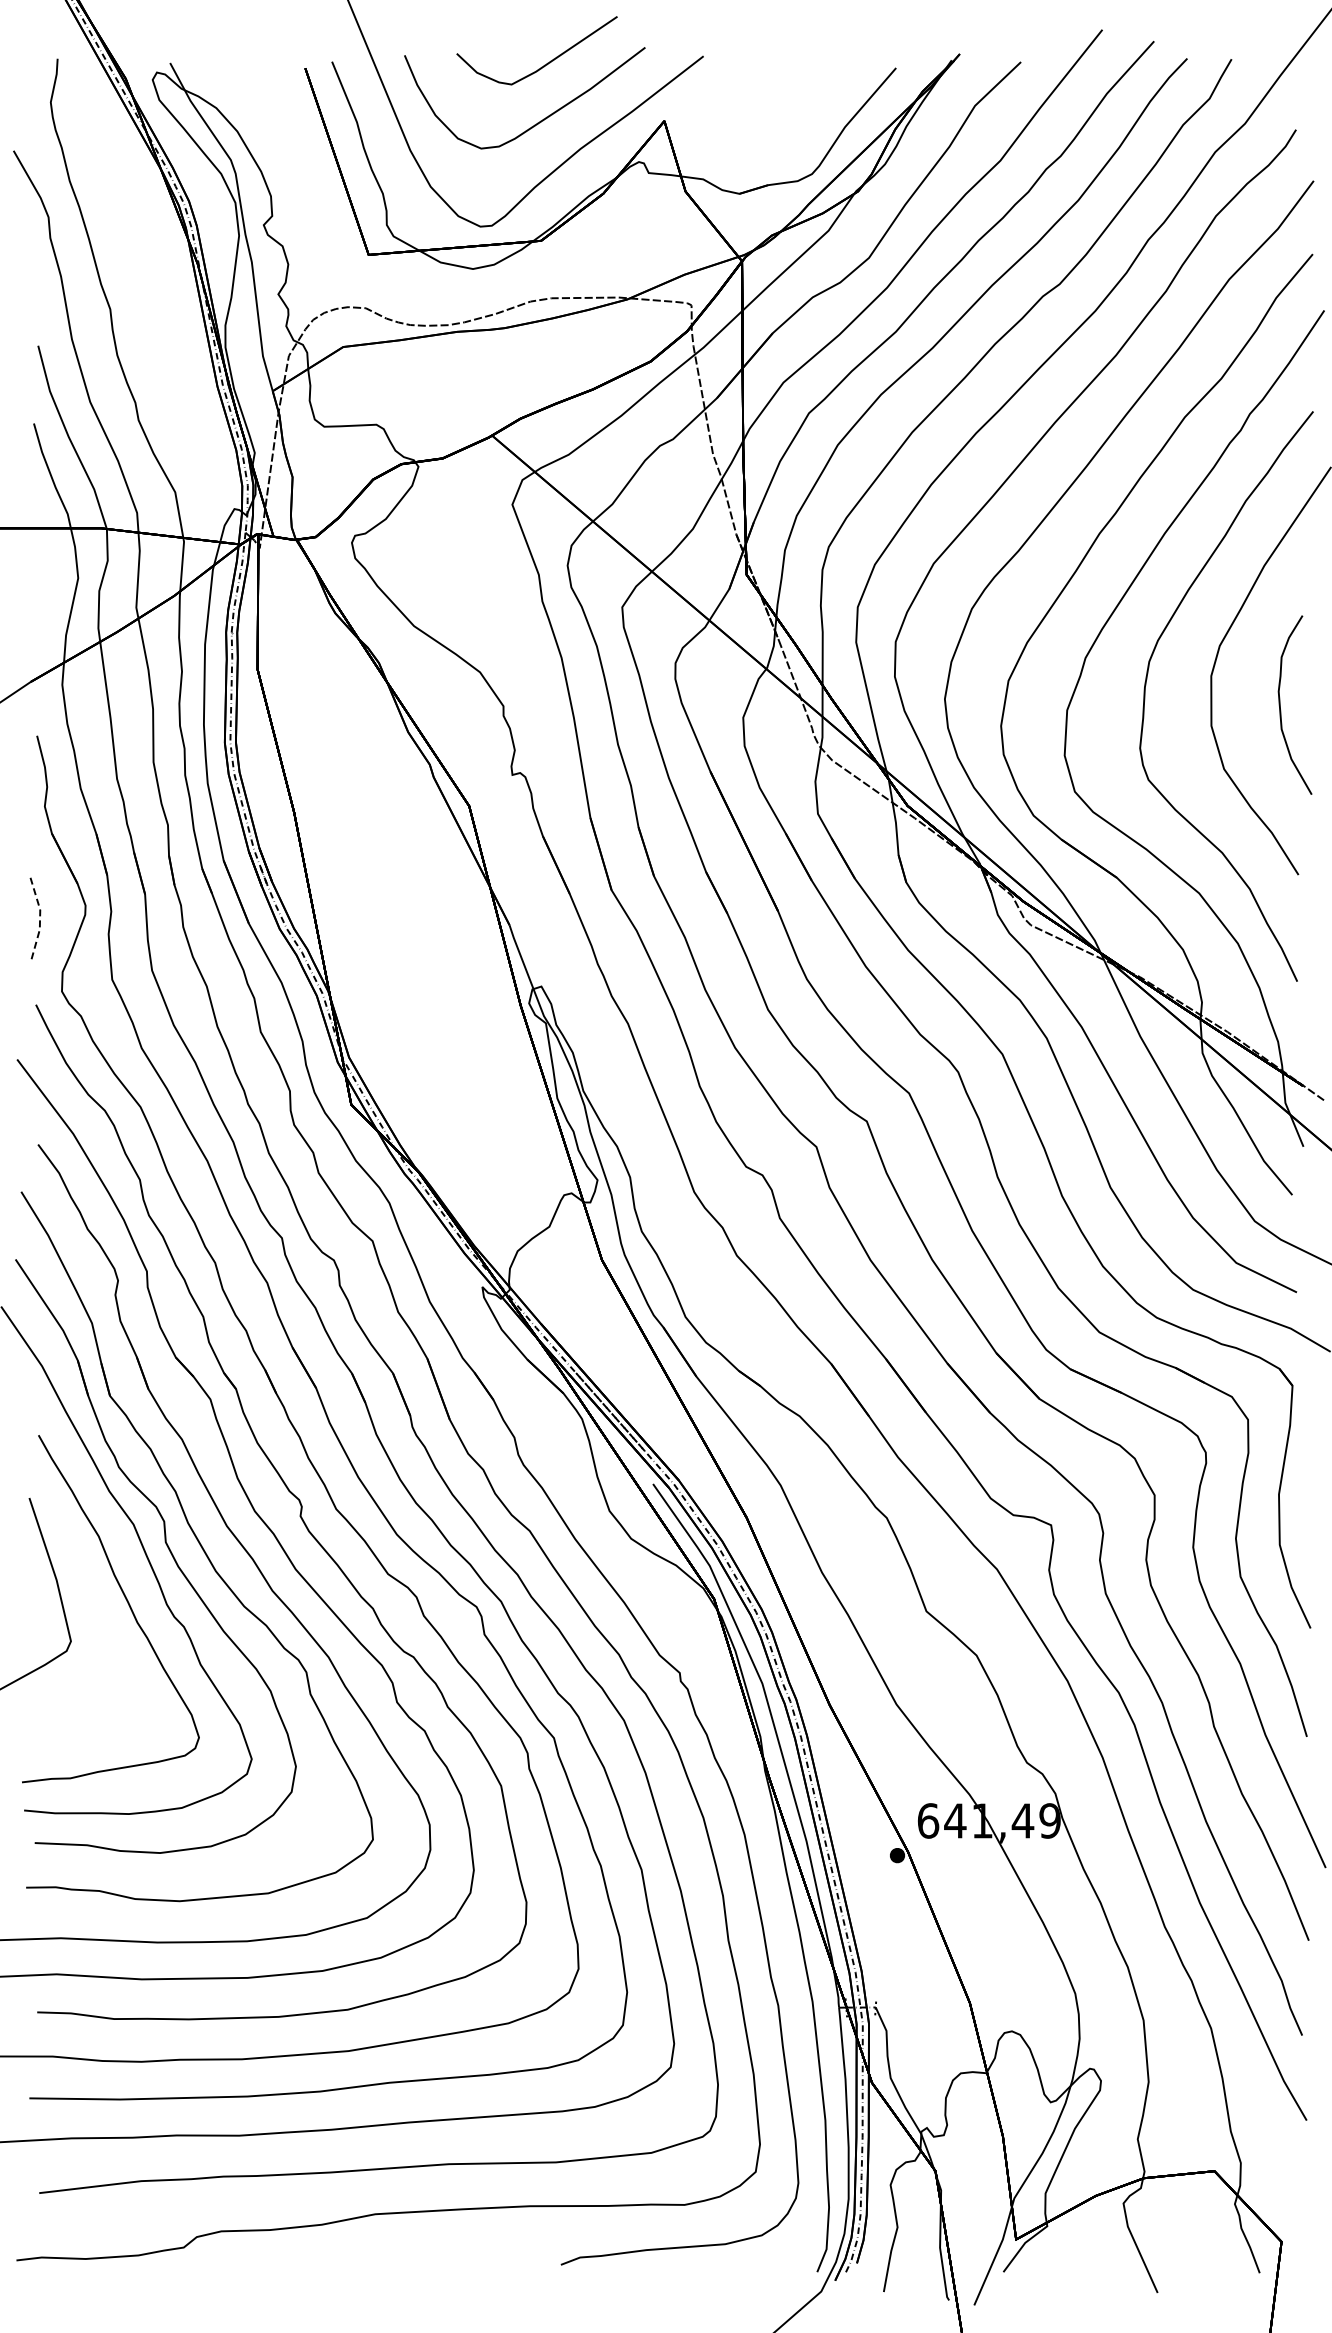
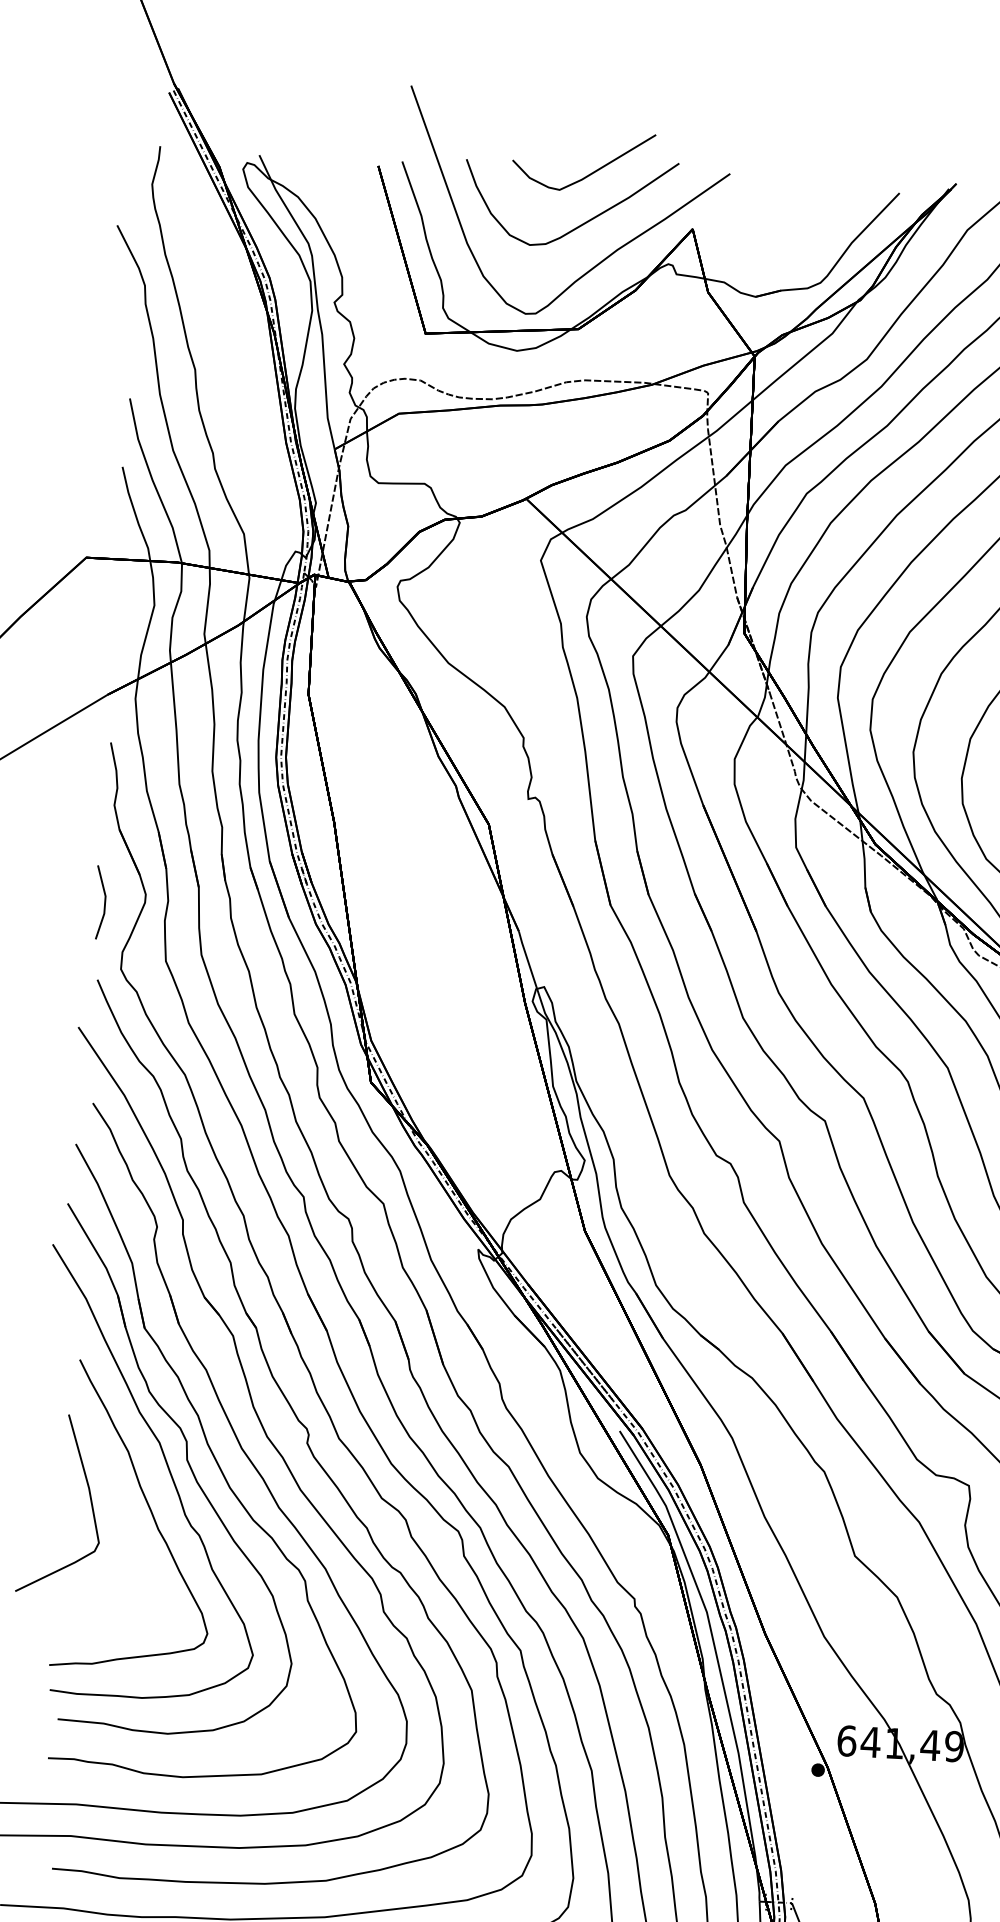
line: (40, 916) -> (105, 902), dashed -> solid

